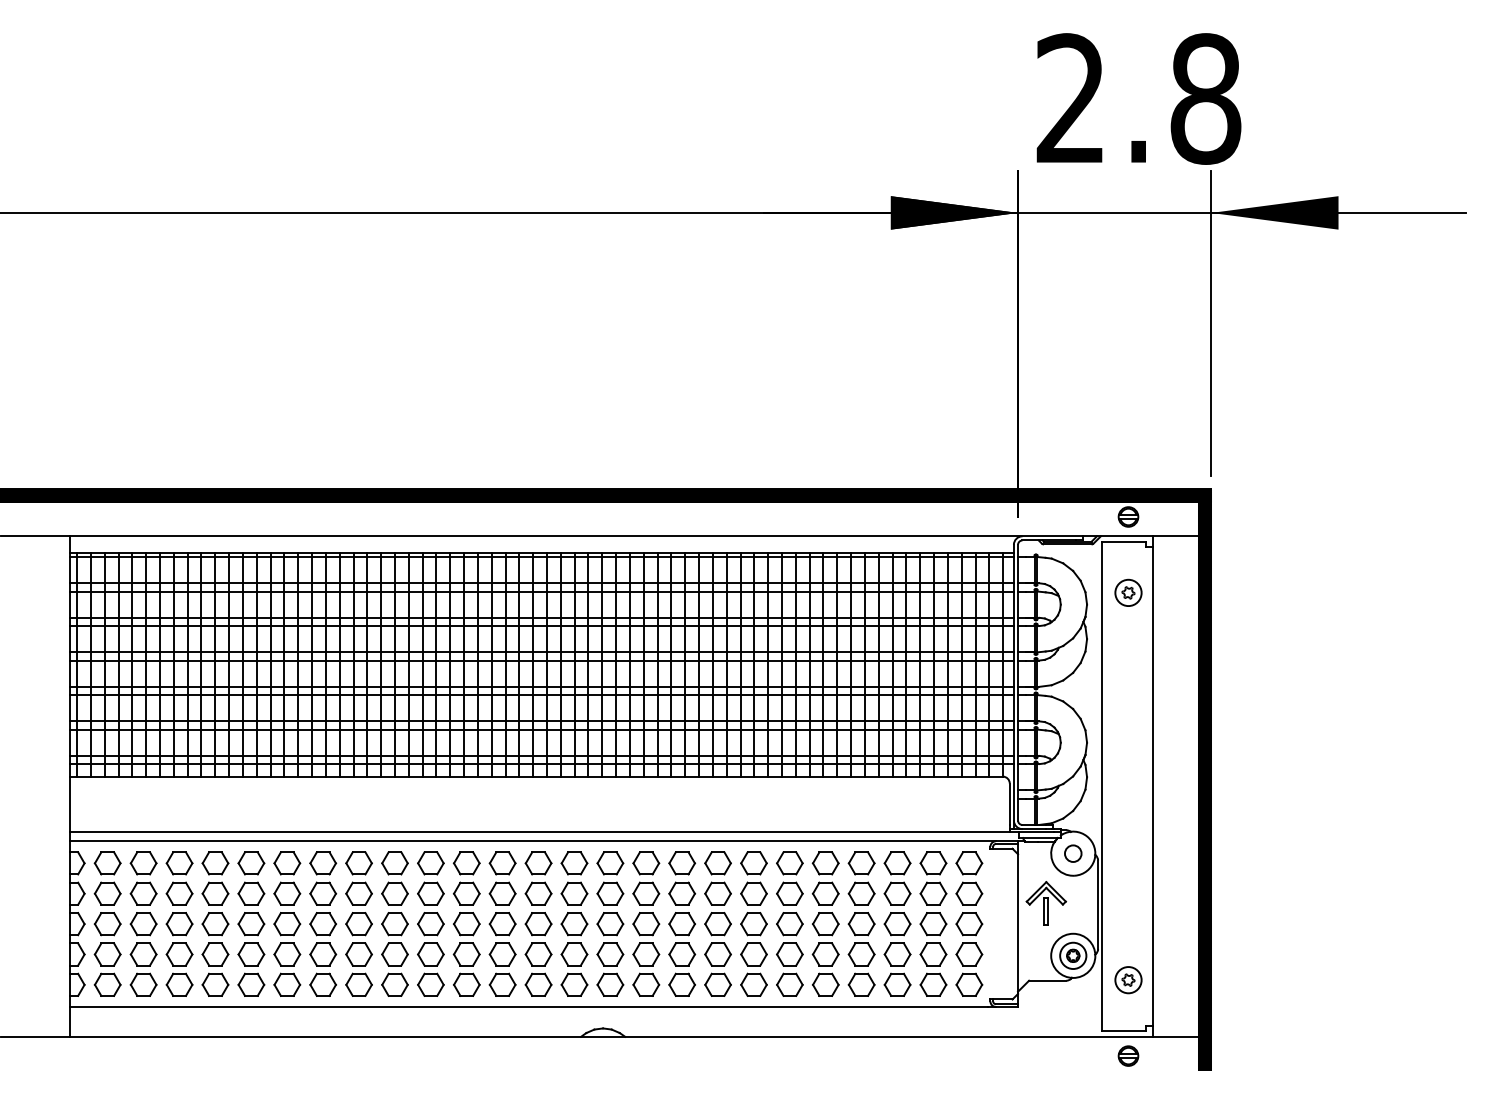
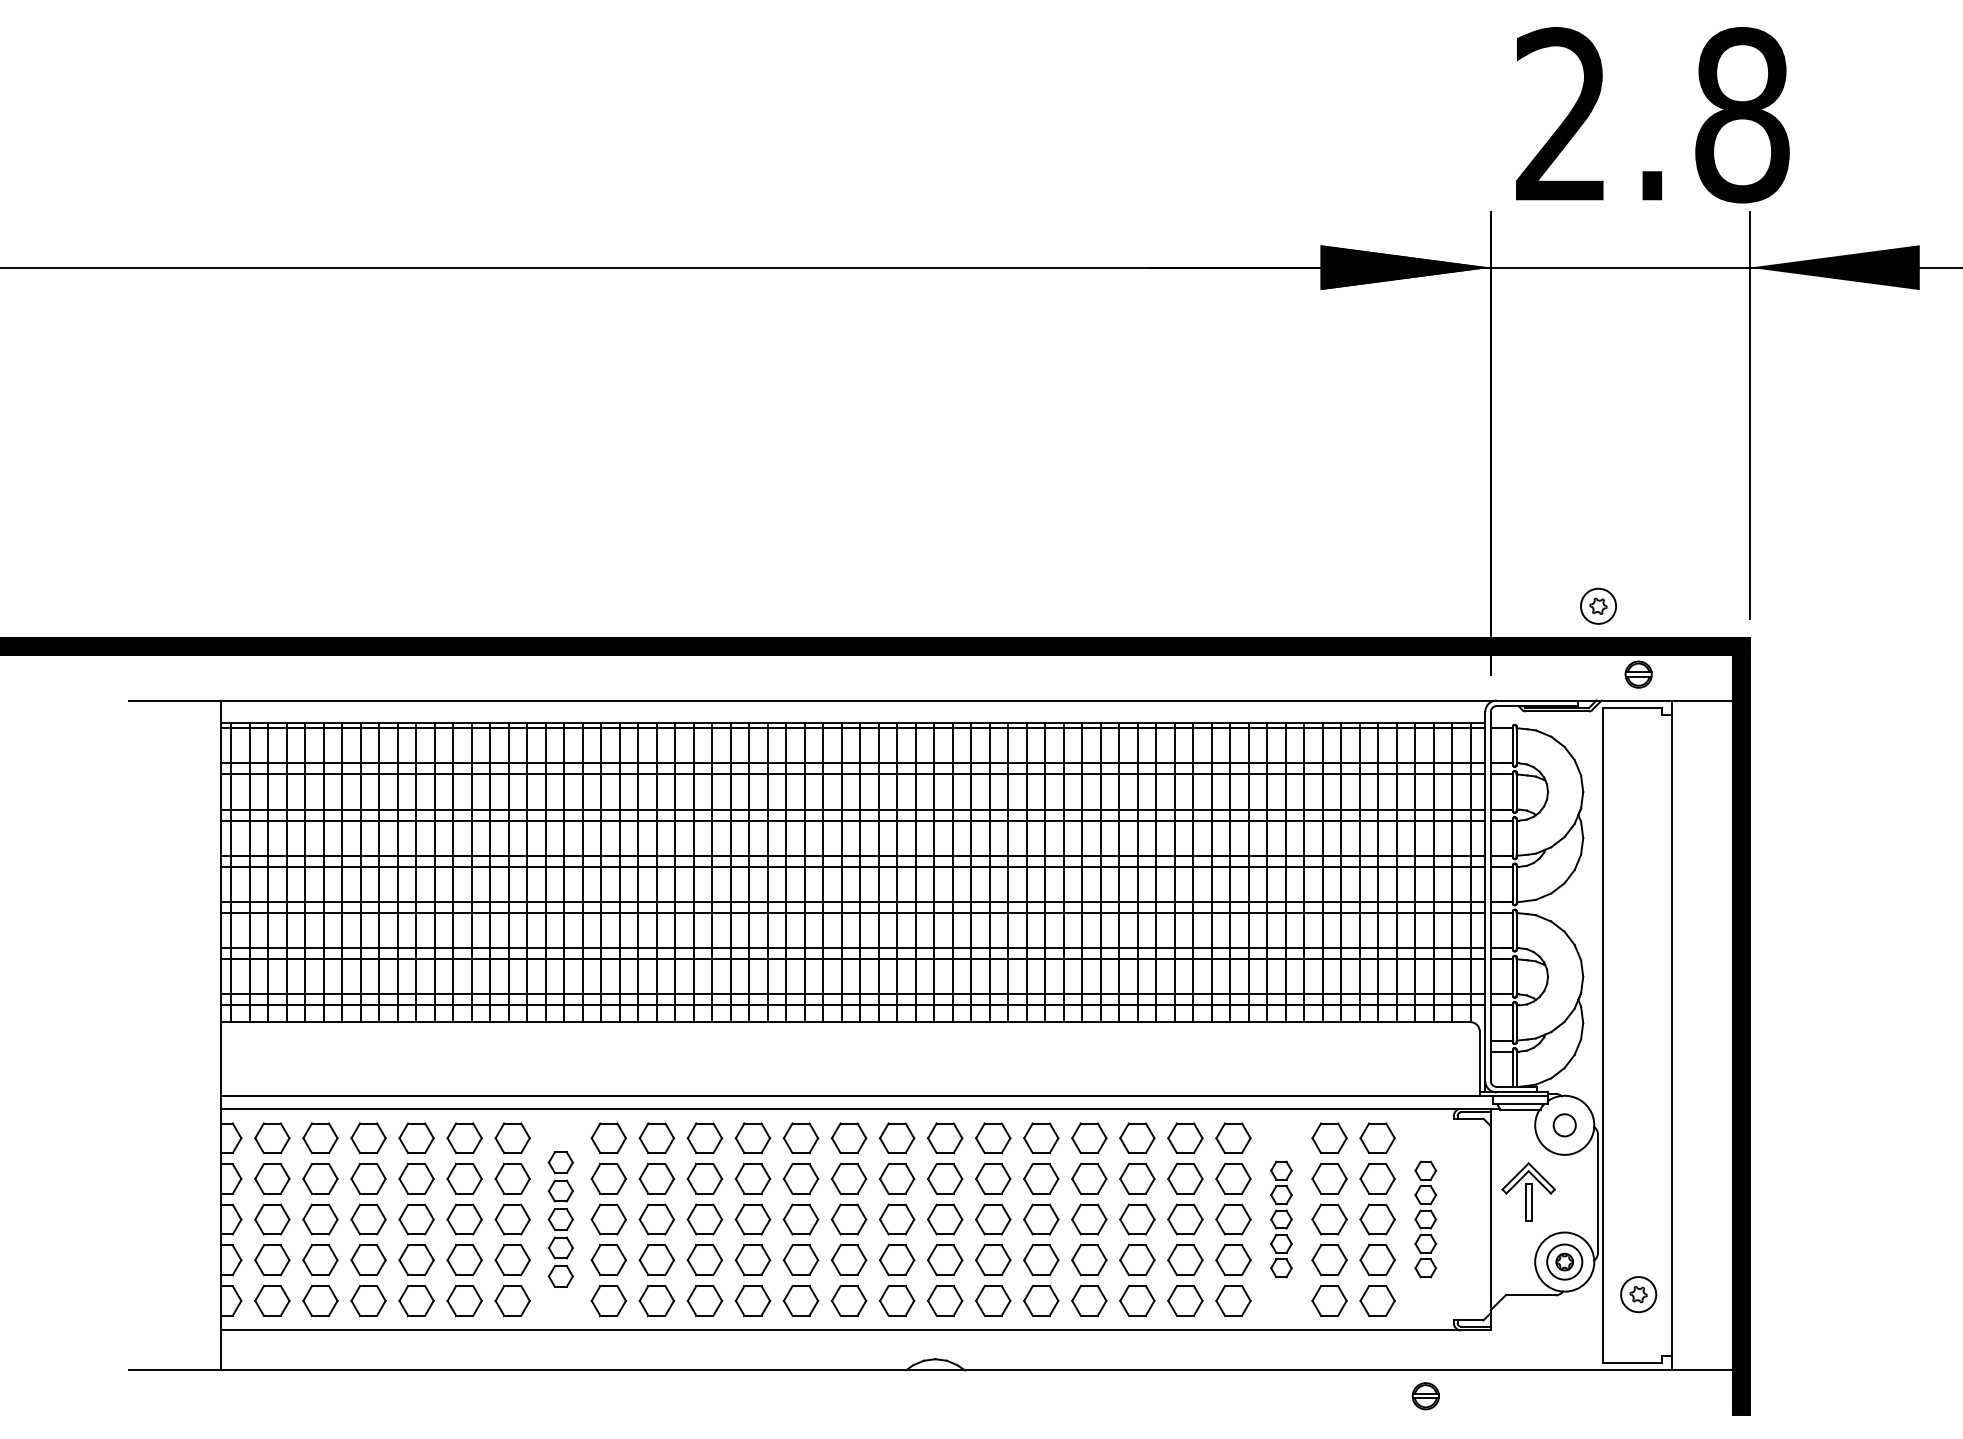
part: (1128, 592) -> (1598, 605), moved
part: (323, 923) -> (561, 1218), size x0.7
part: (861, 923) -> (1281, 1218), size x0.6
part: (969, 923) -> (1425, 1218), size x0.6
part: (1128, 1055) -> (1425, 1395), moved

